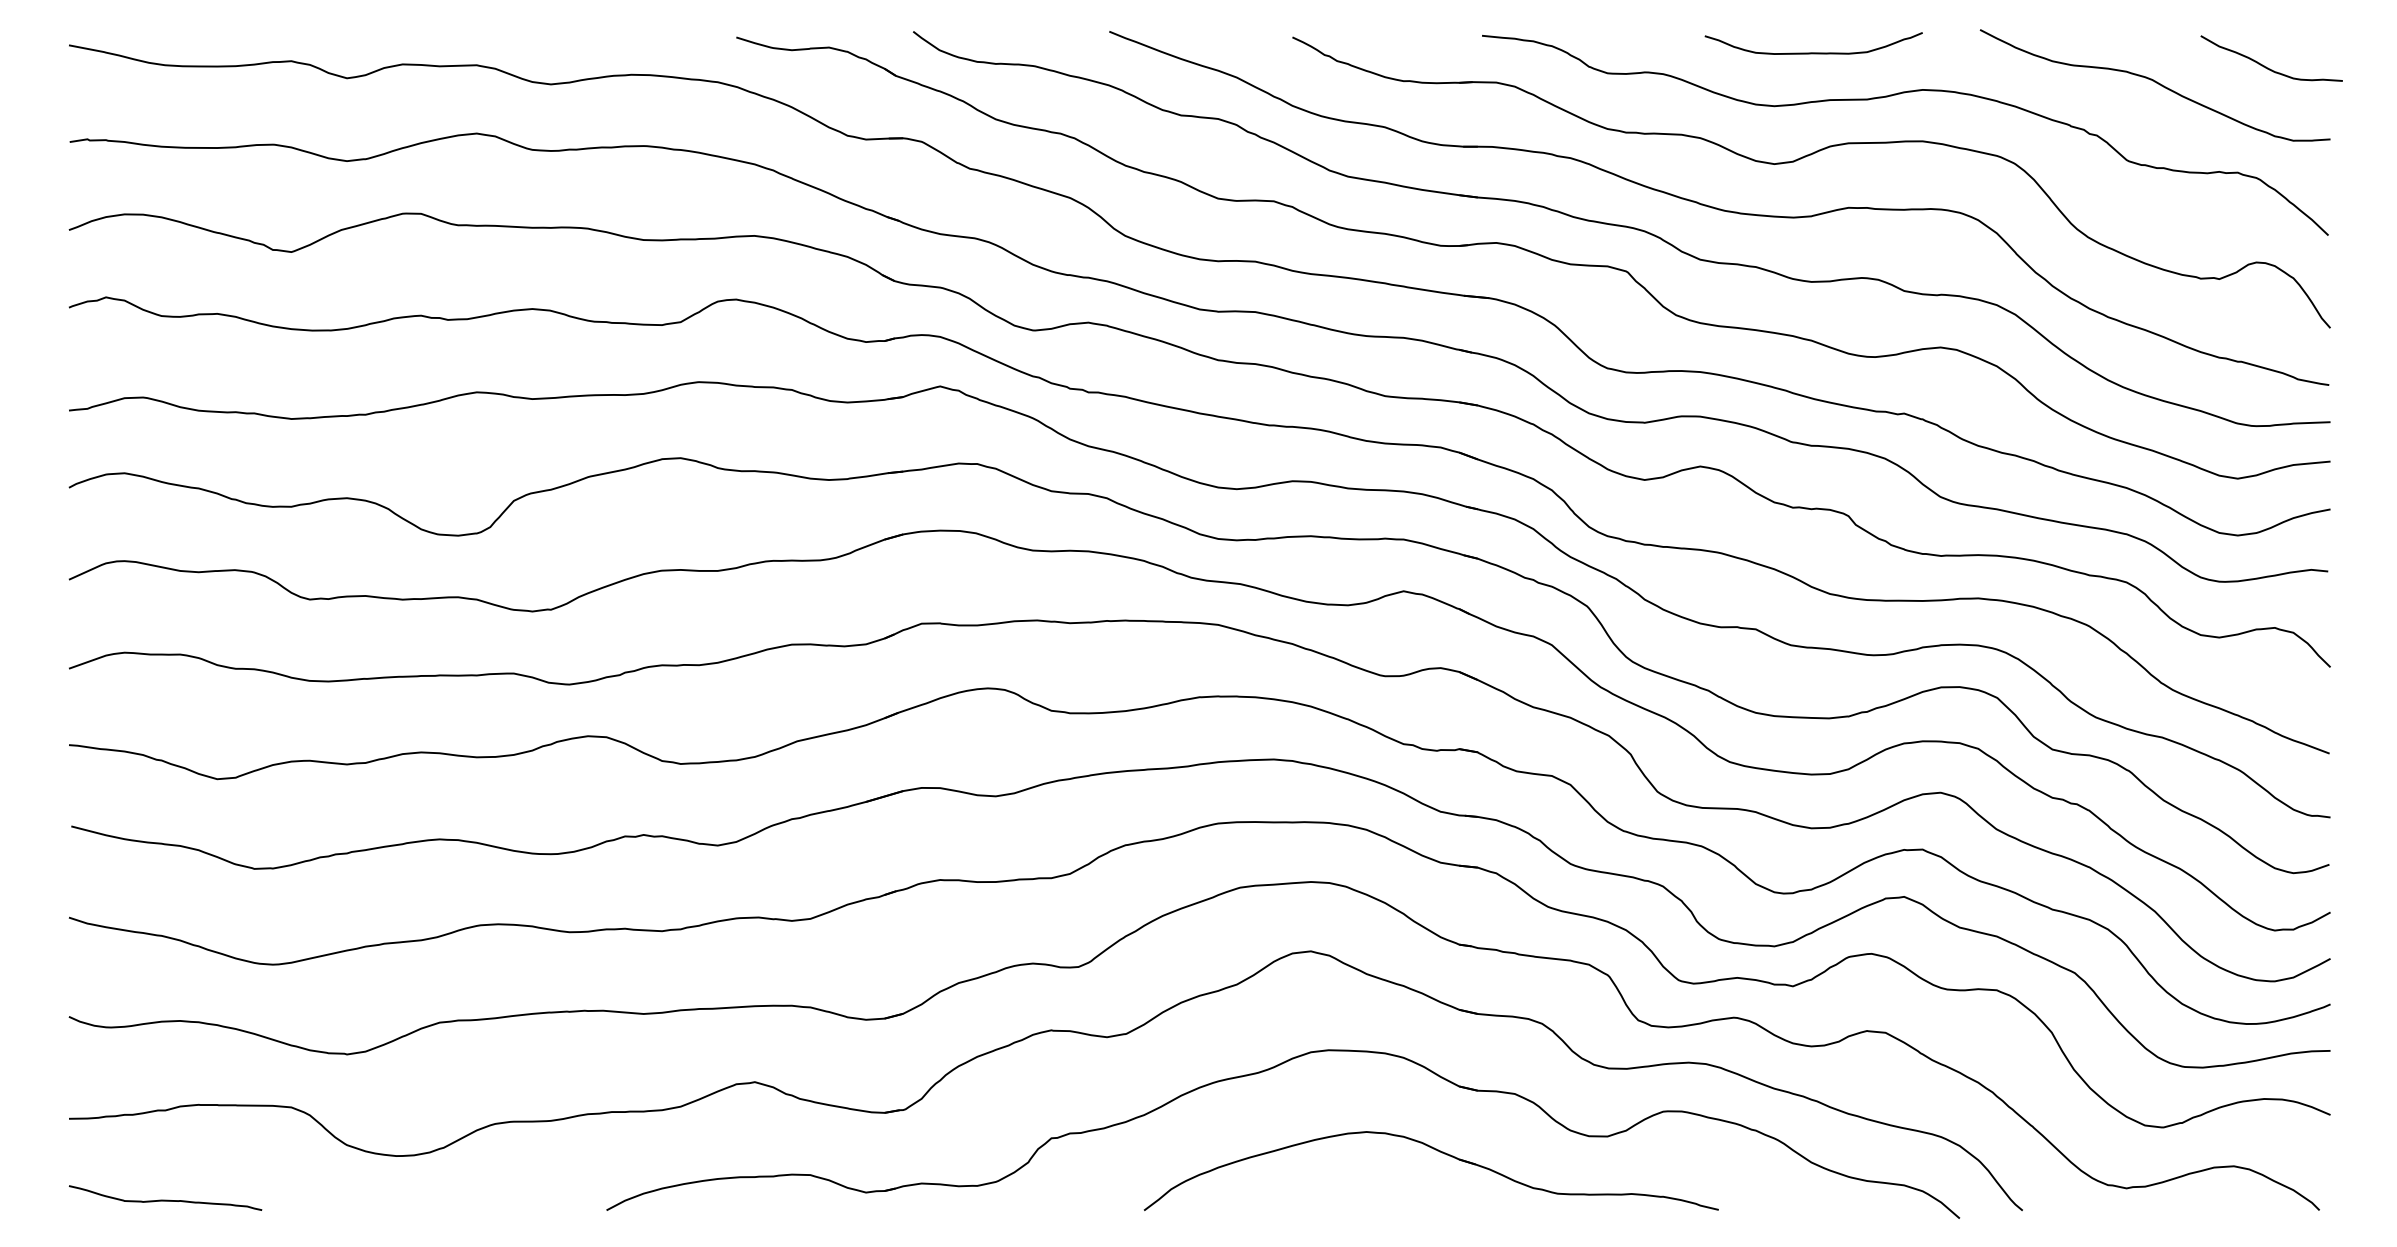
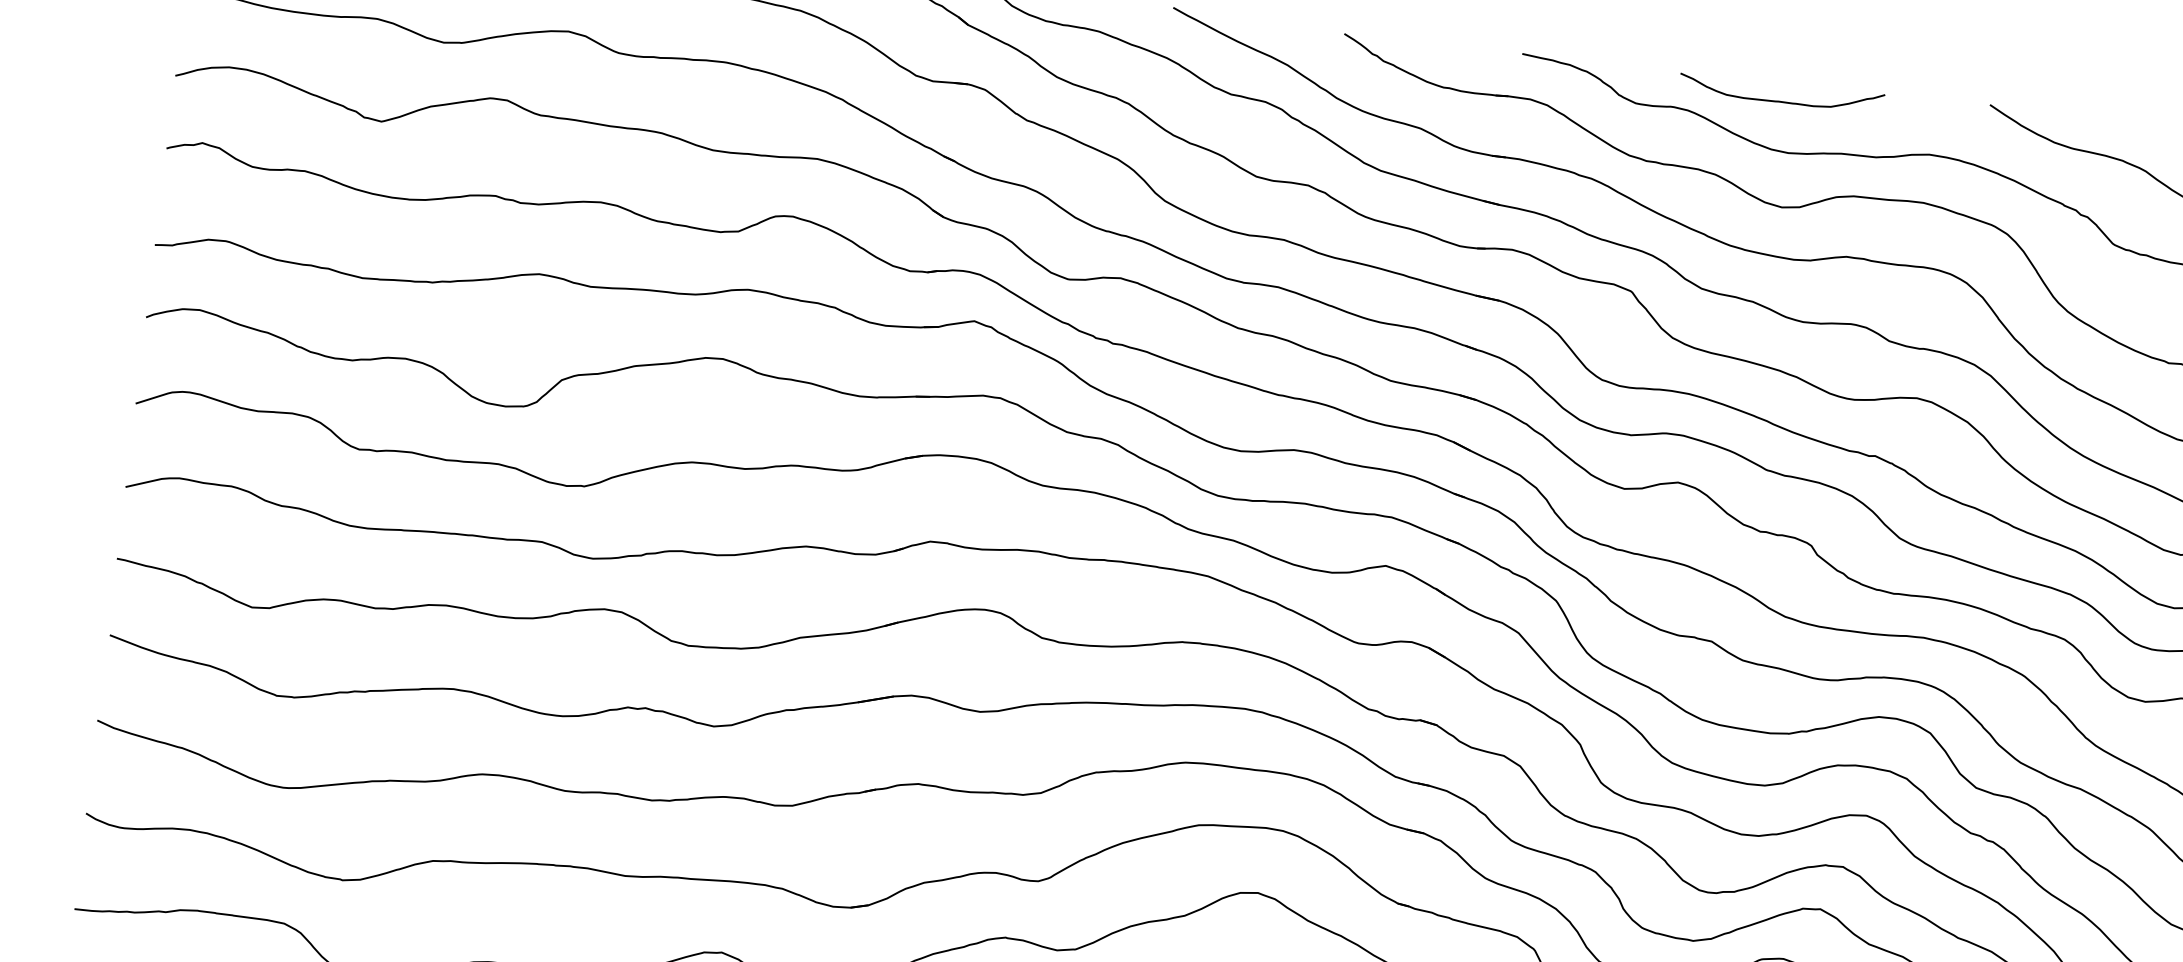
curve: (1813, 52) -> (1780, 101), moved

